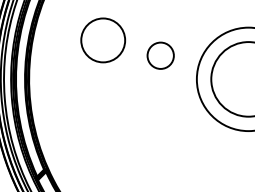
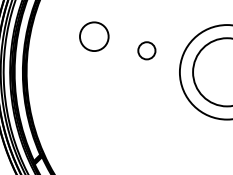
circle: (102, 40) -> (93, 36), size x0.71
circle: (160, 55) -> (146, 50), size x0.71

